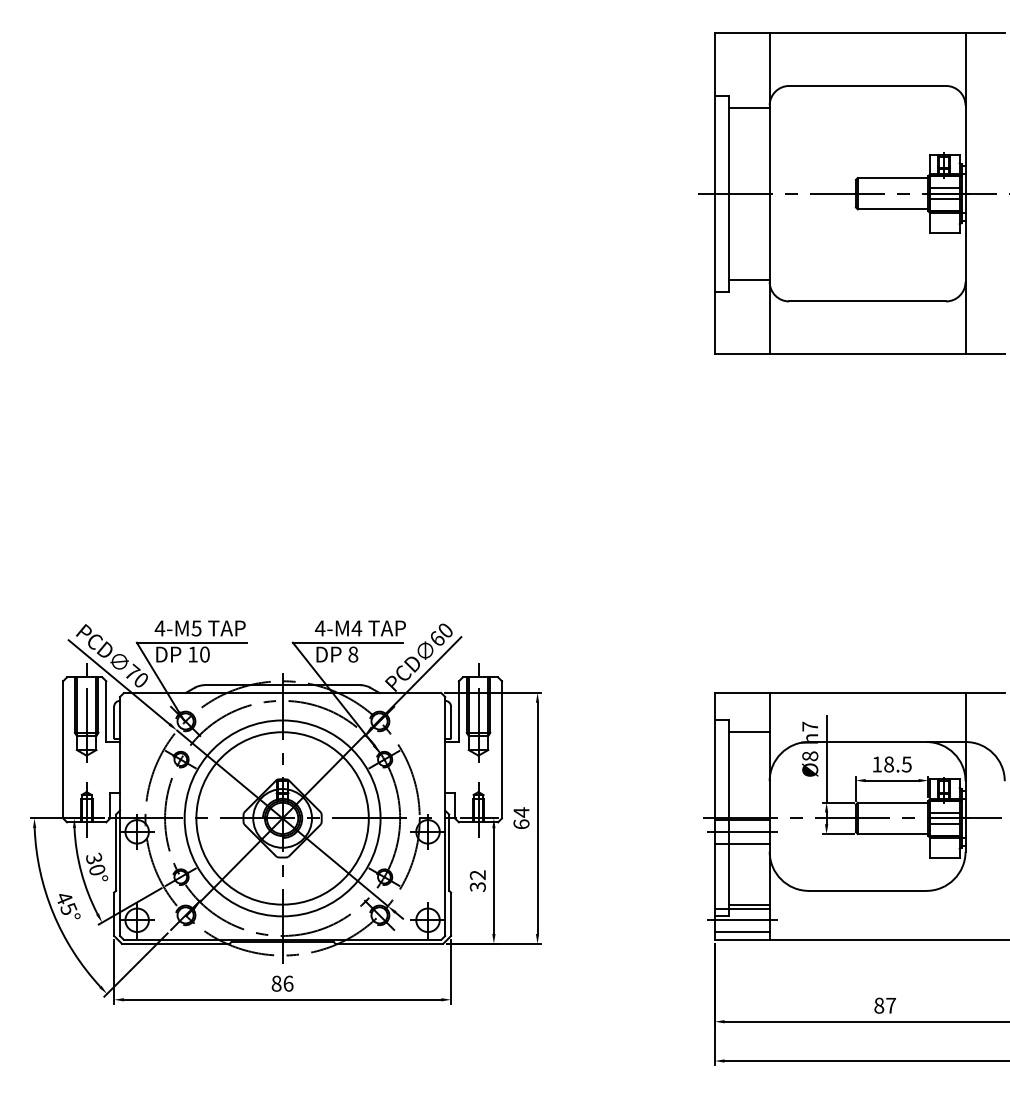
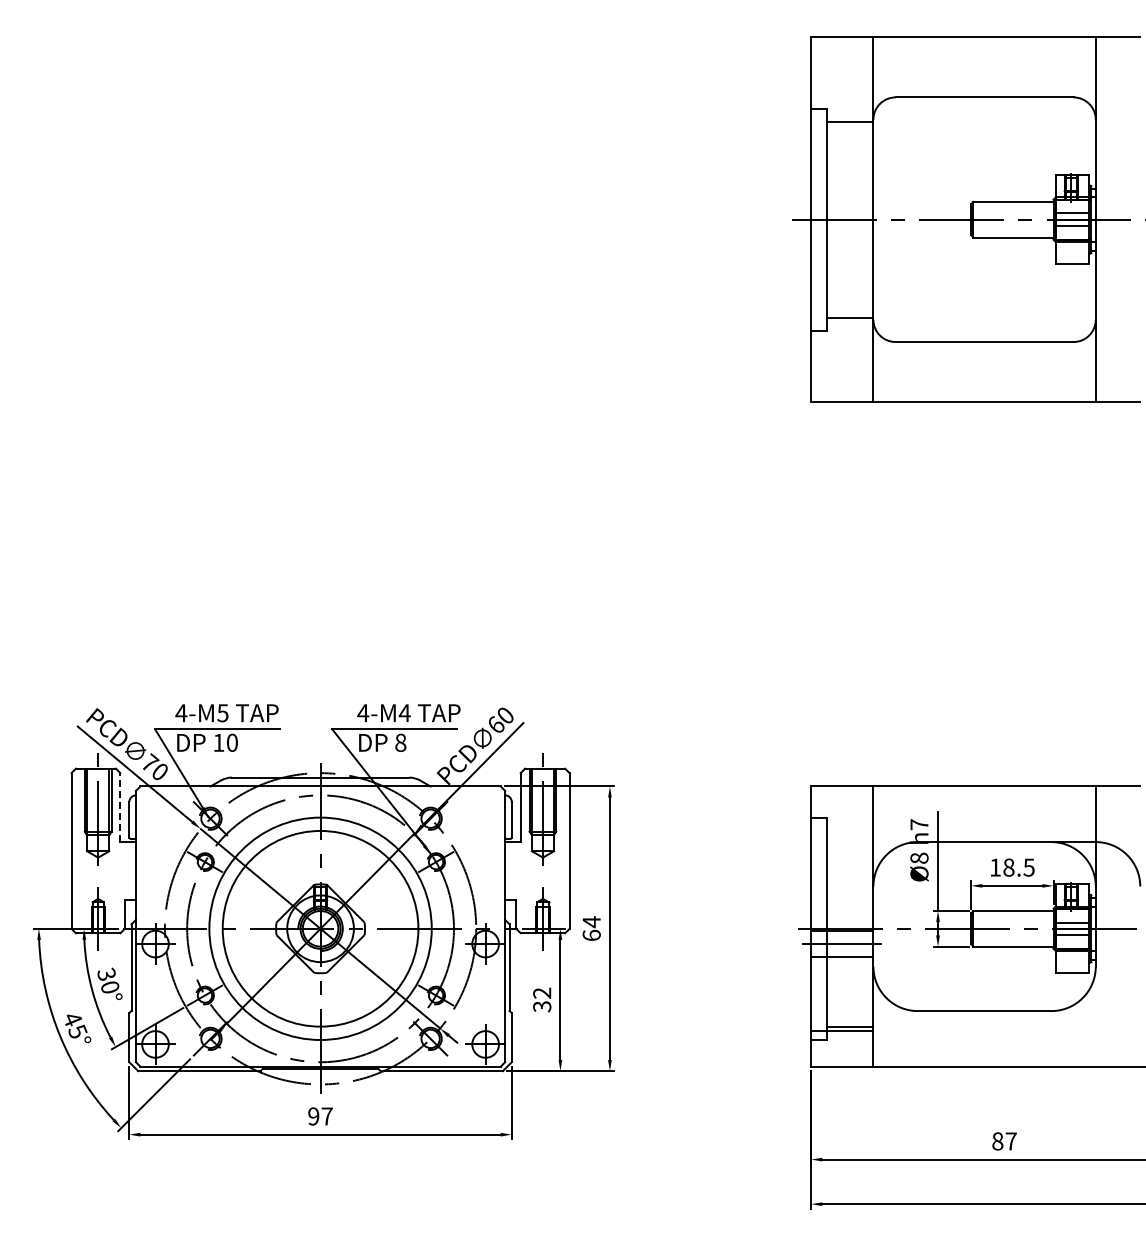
line: (106, 711) -> (120, 807), solid -> dashed
line: (748, 731) -> (849, 830), removed
line: (742, 920) -> (842, 1044), removed
line: (742, 931) -> (842, 1057), removed
text: (282, 983) -> (320, 1116), 86 -> 97

